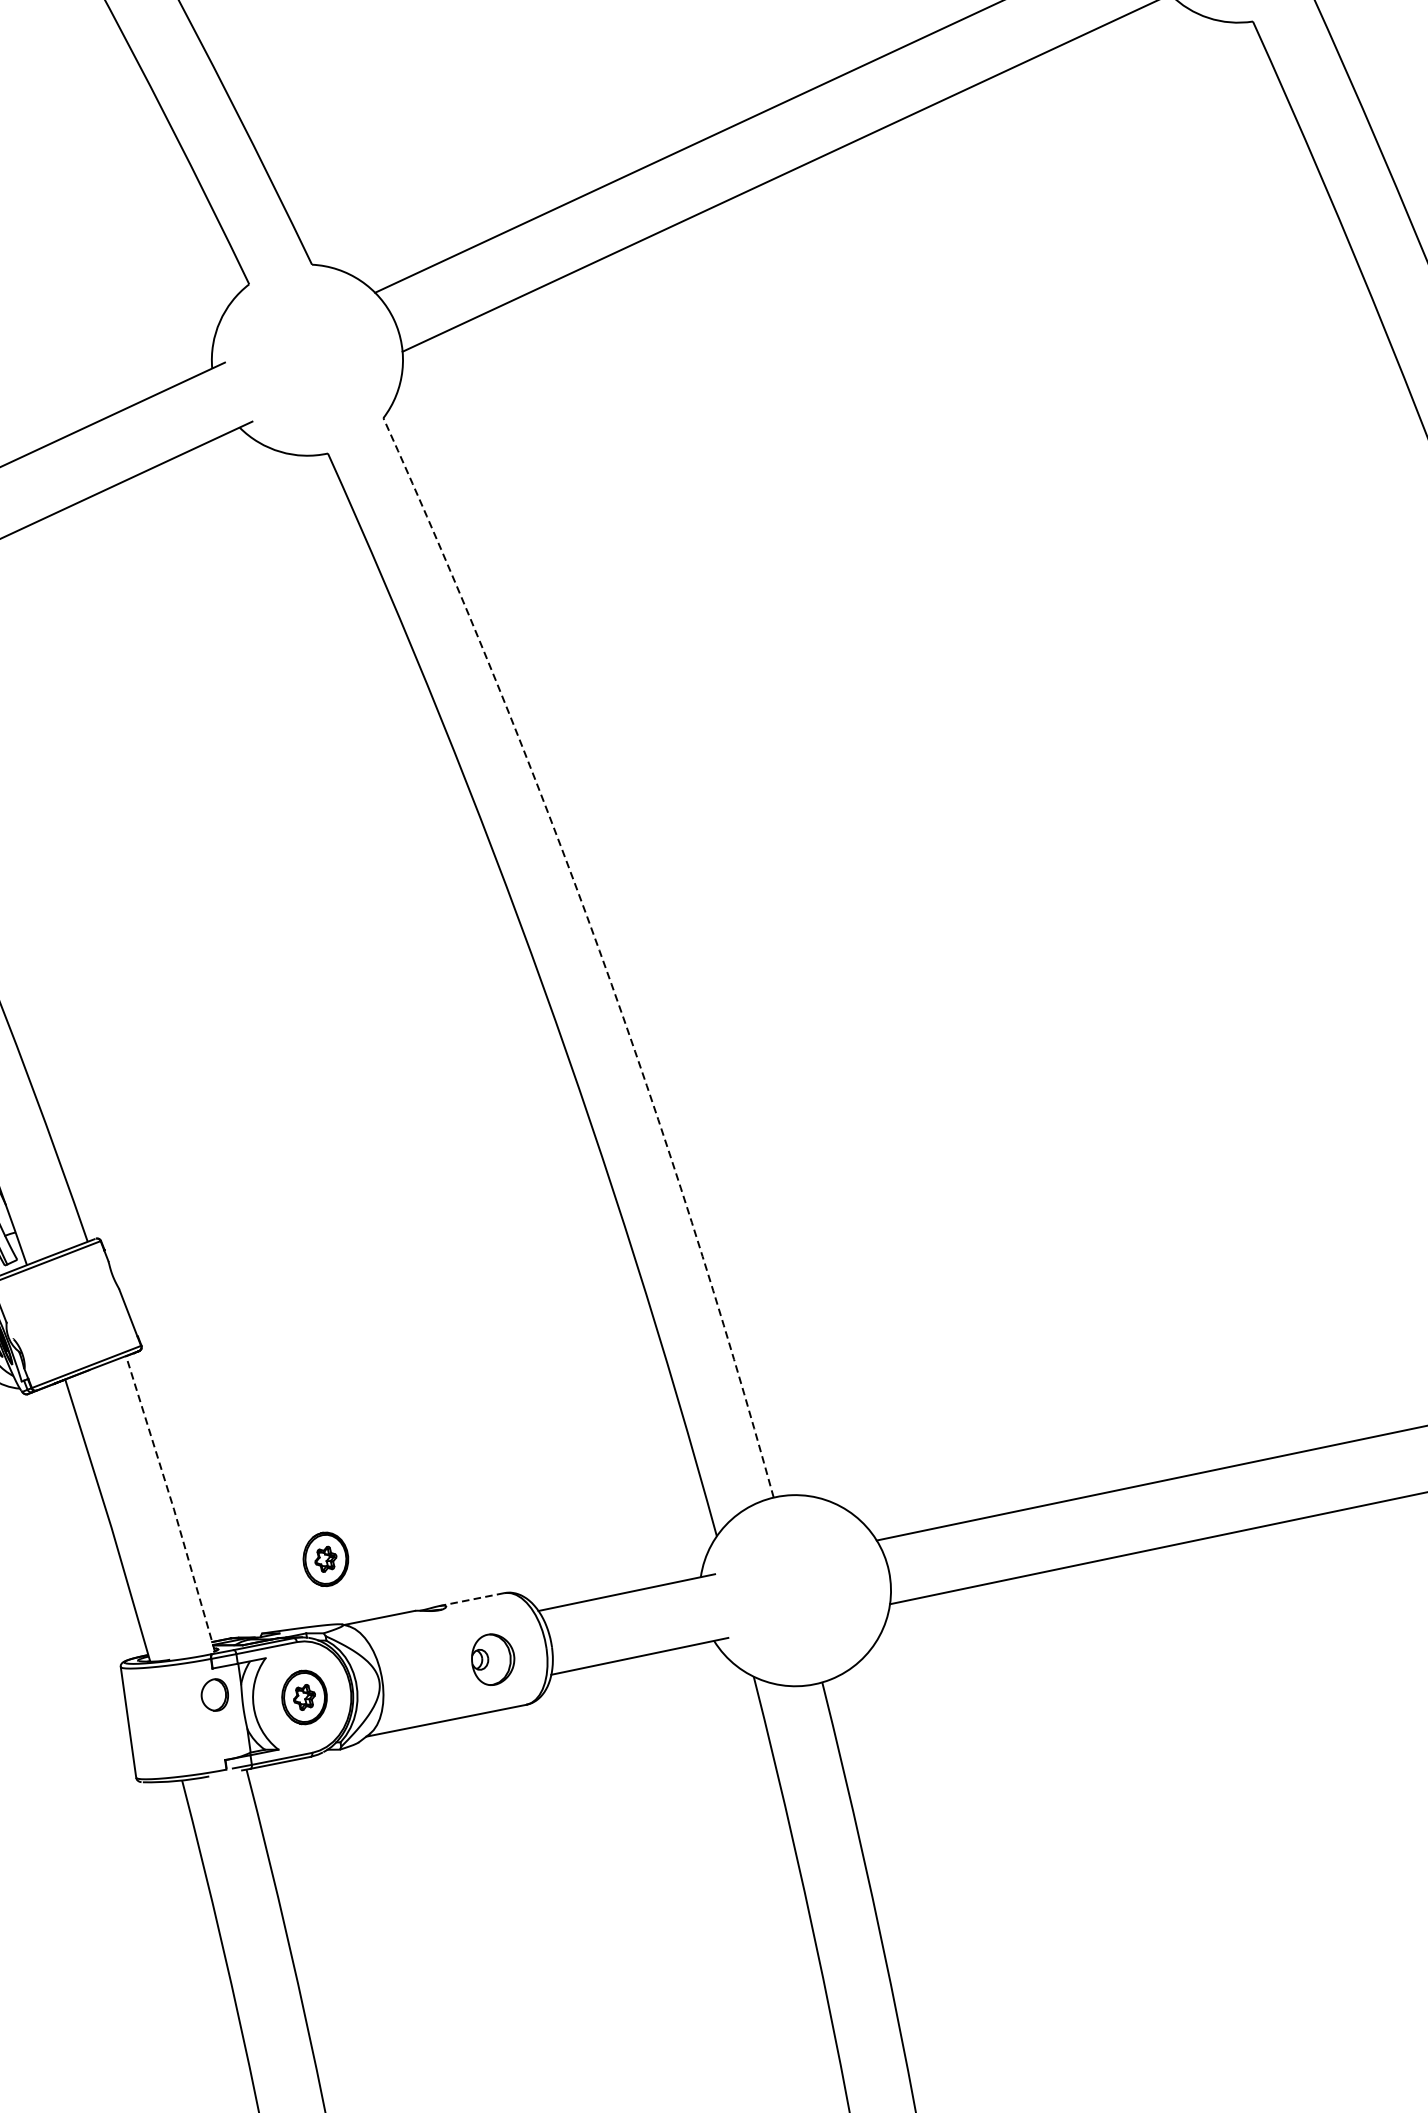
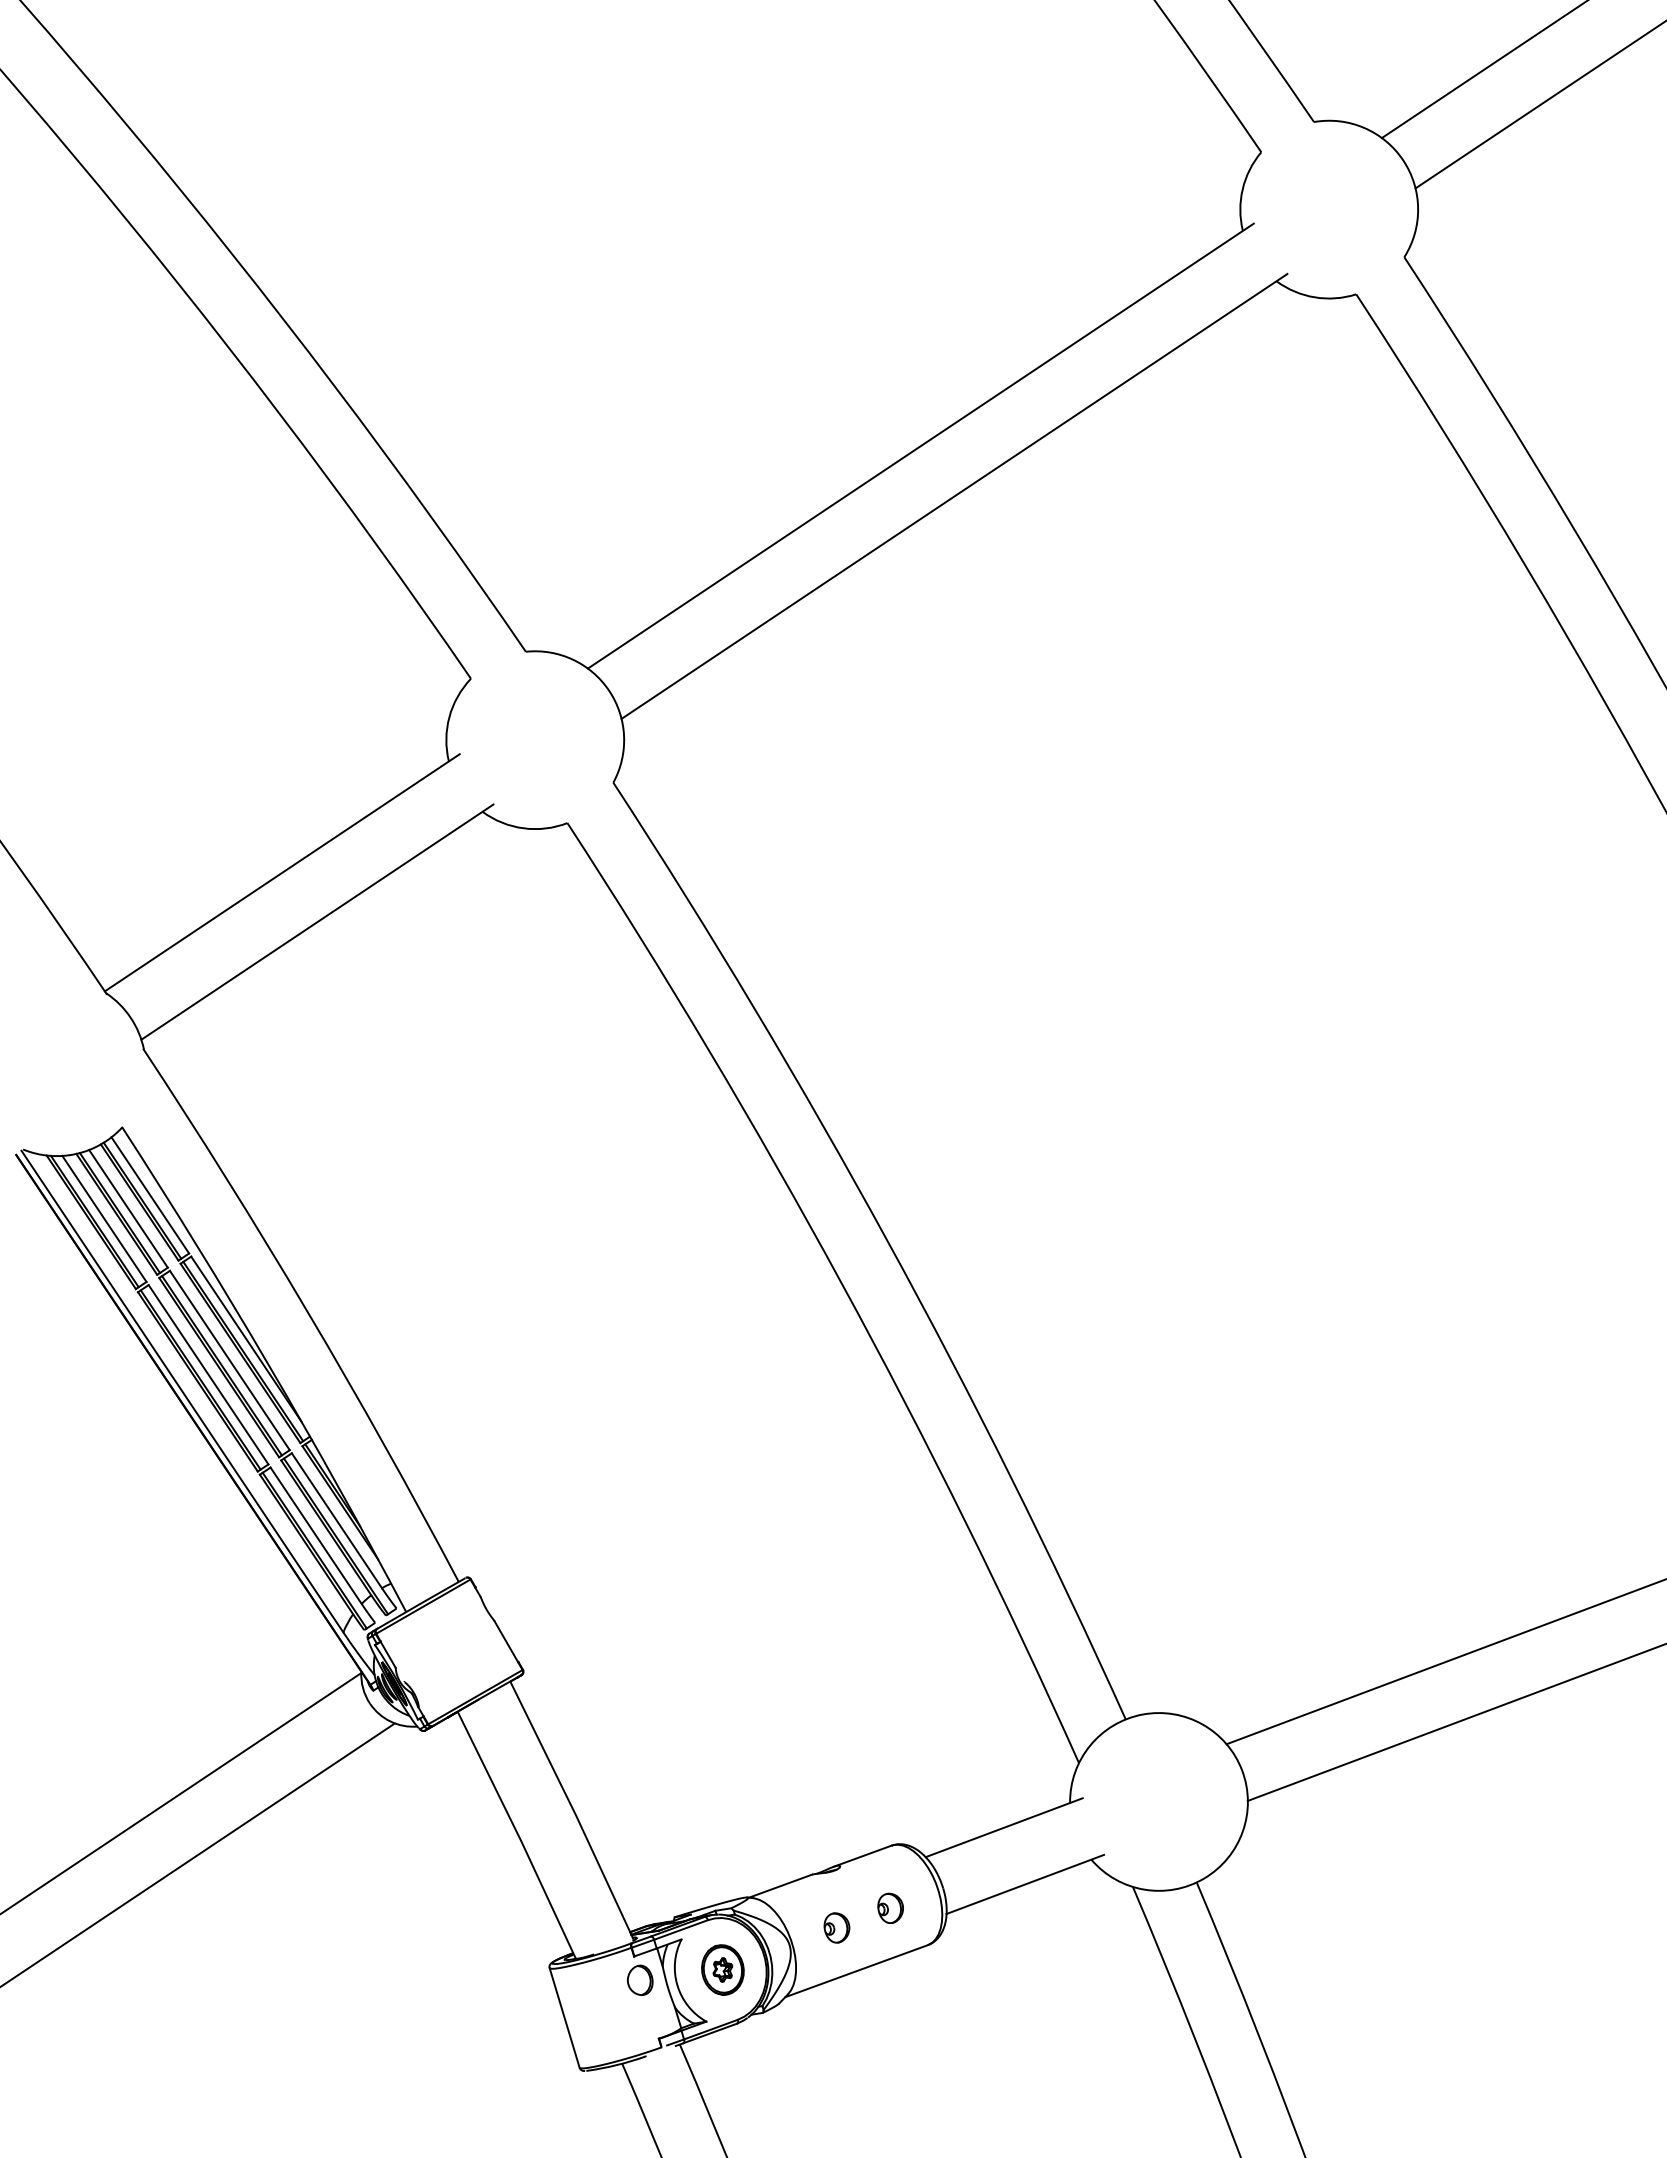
arc: (599, 950) -> (887, 1241), dashed -> solid
line: (172, 1503) -> (573, 1810), dashed -> solid
part: (325, 1558) -> (722, 1839), removed
line: (471, 1599) -> (862, 1856), dashed -> solid
part: (492, 1658) -> (890, 1907), size x0.62
part: (432, 1671) -> (836, 1927), added

